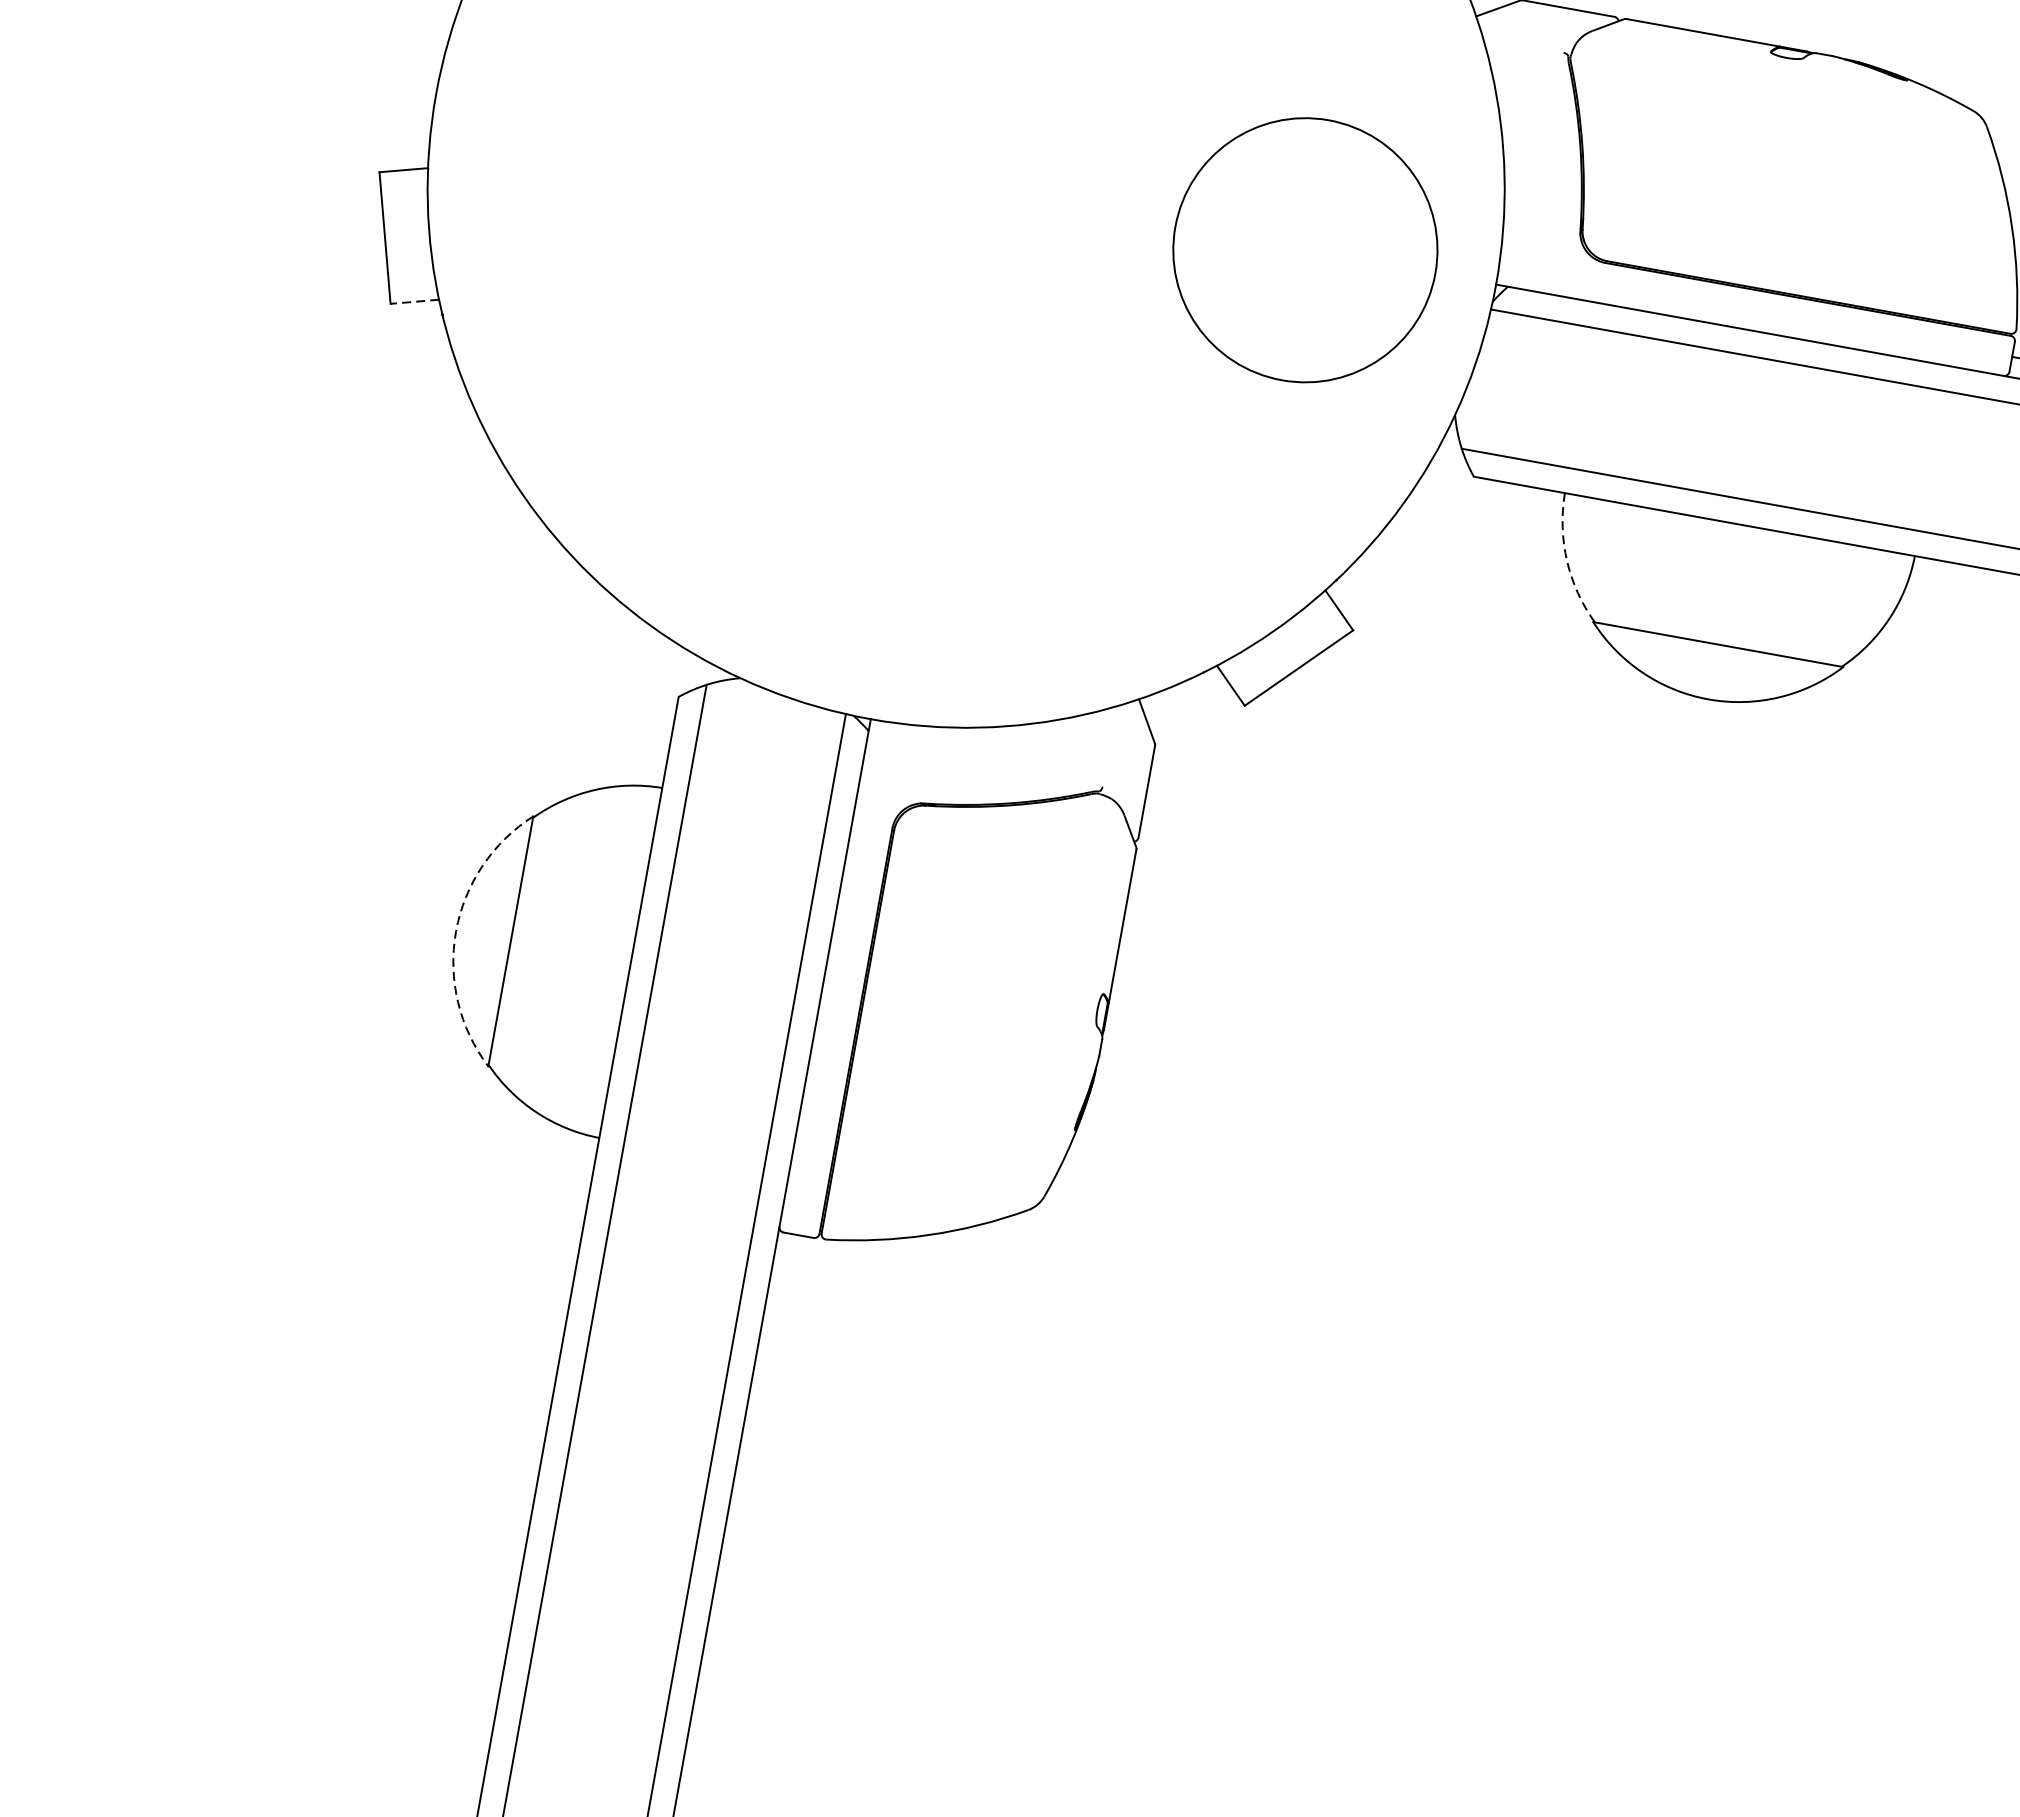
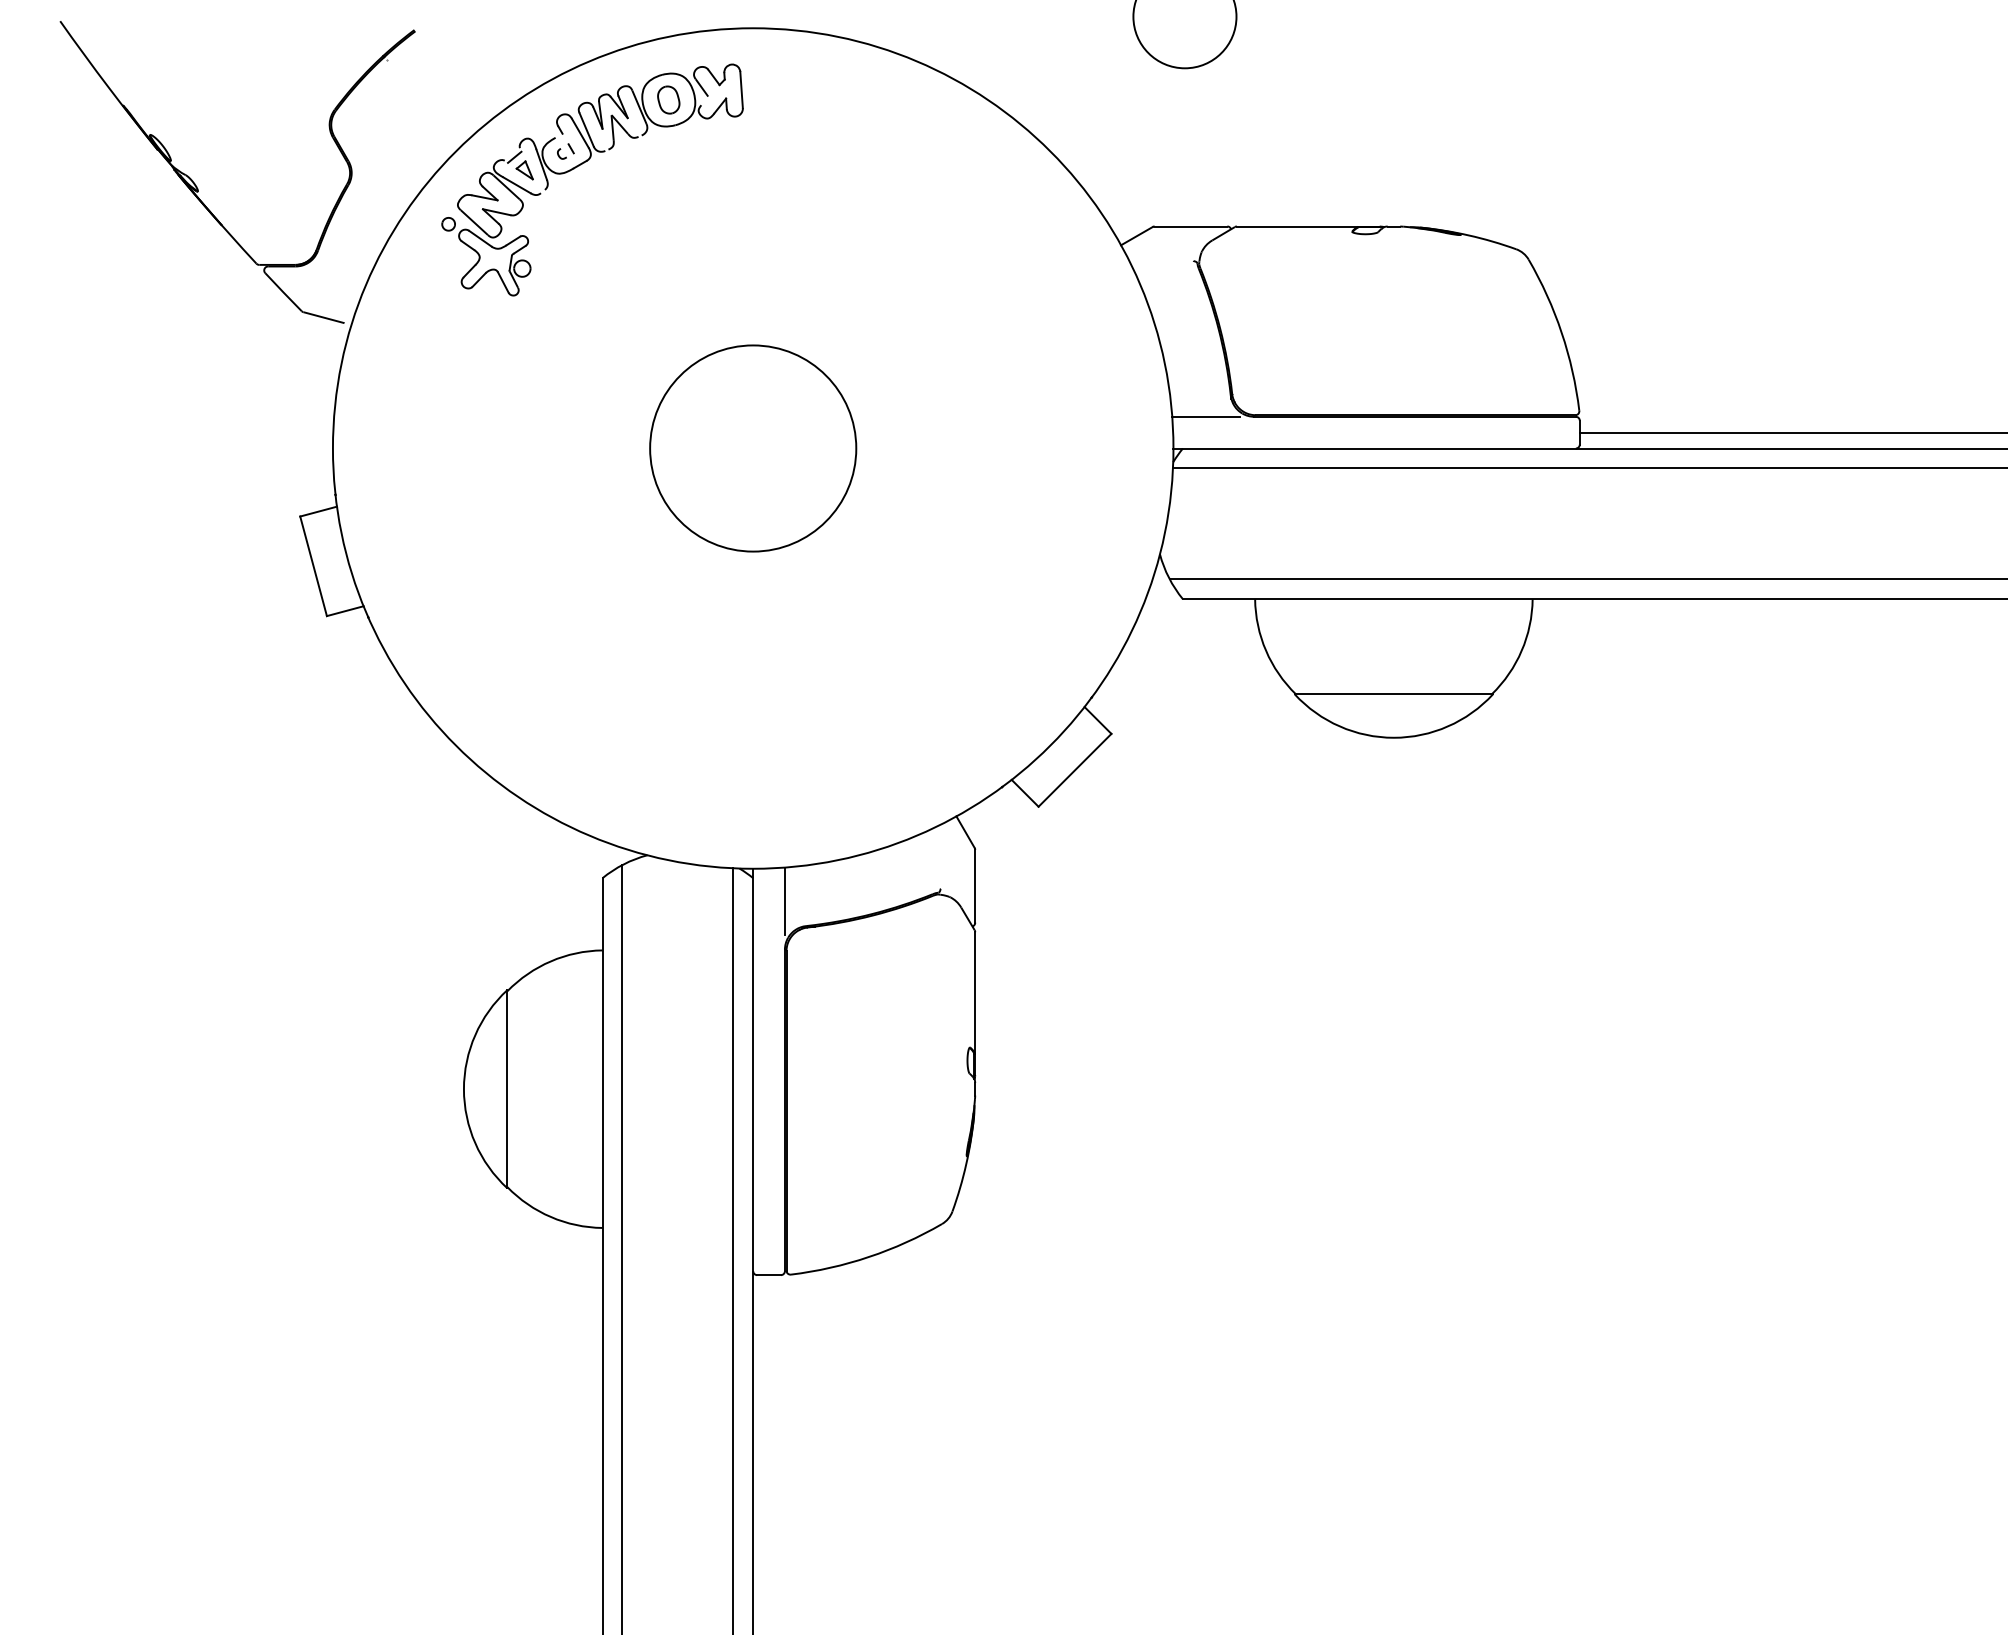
circle: (1305, 250) -> (753, 448), moved
line: (1545, 251) -> (1206, 416), added
line: (413, 302) -> (344, 611), dashed -> solid
arc: (1567, 560) -> (1266, 650), dashed -> solid
line: (902, 767) -> (784, 901), added
arc: (455, 931) -> (463, 1089), dashed -> solid

